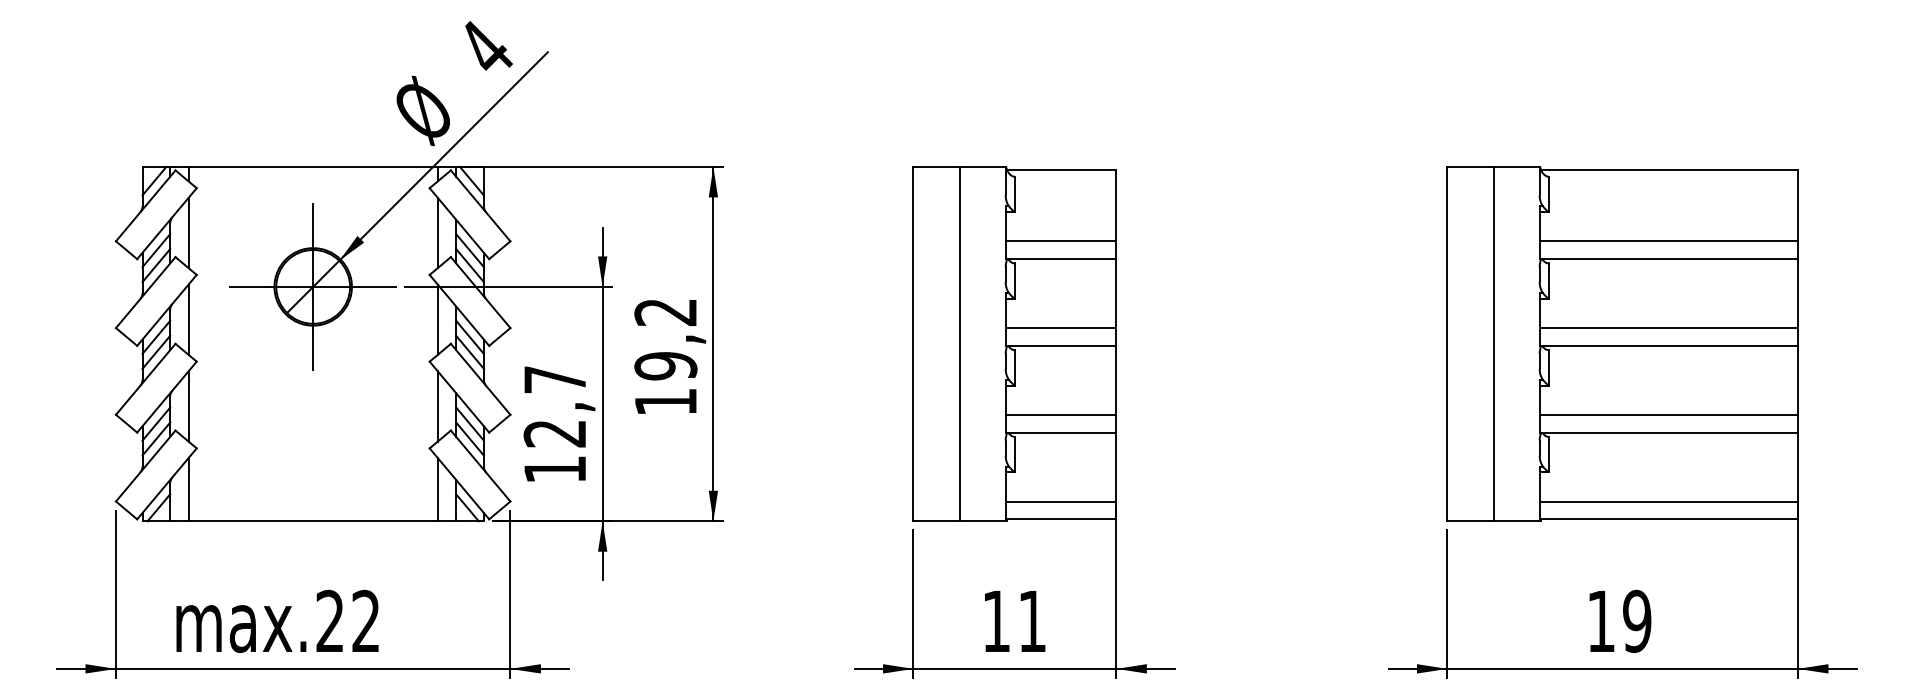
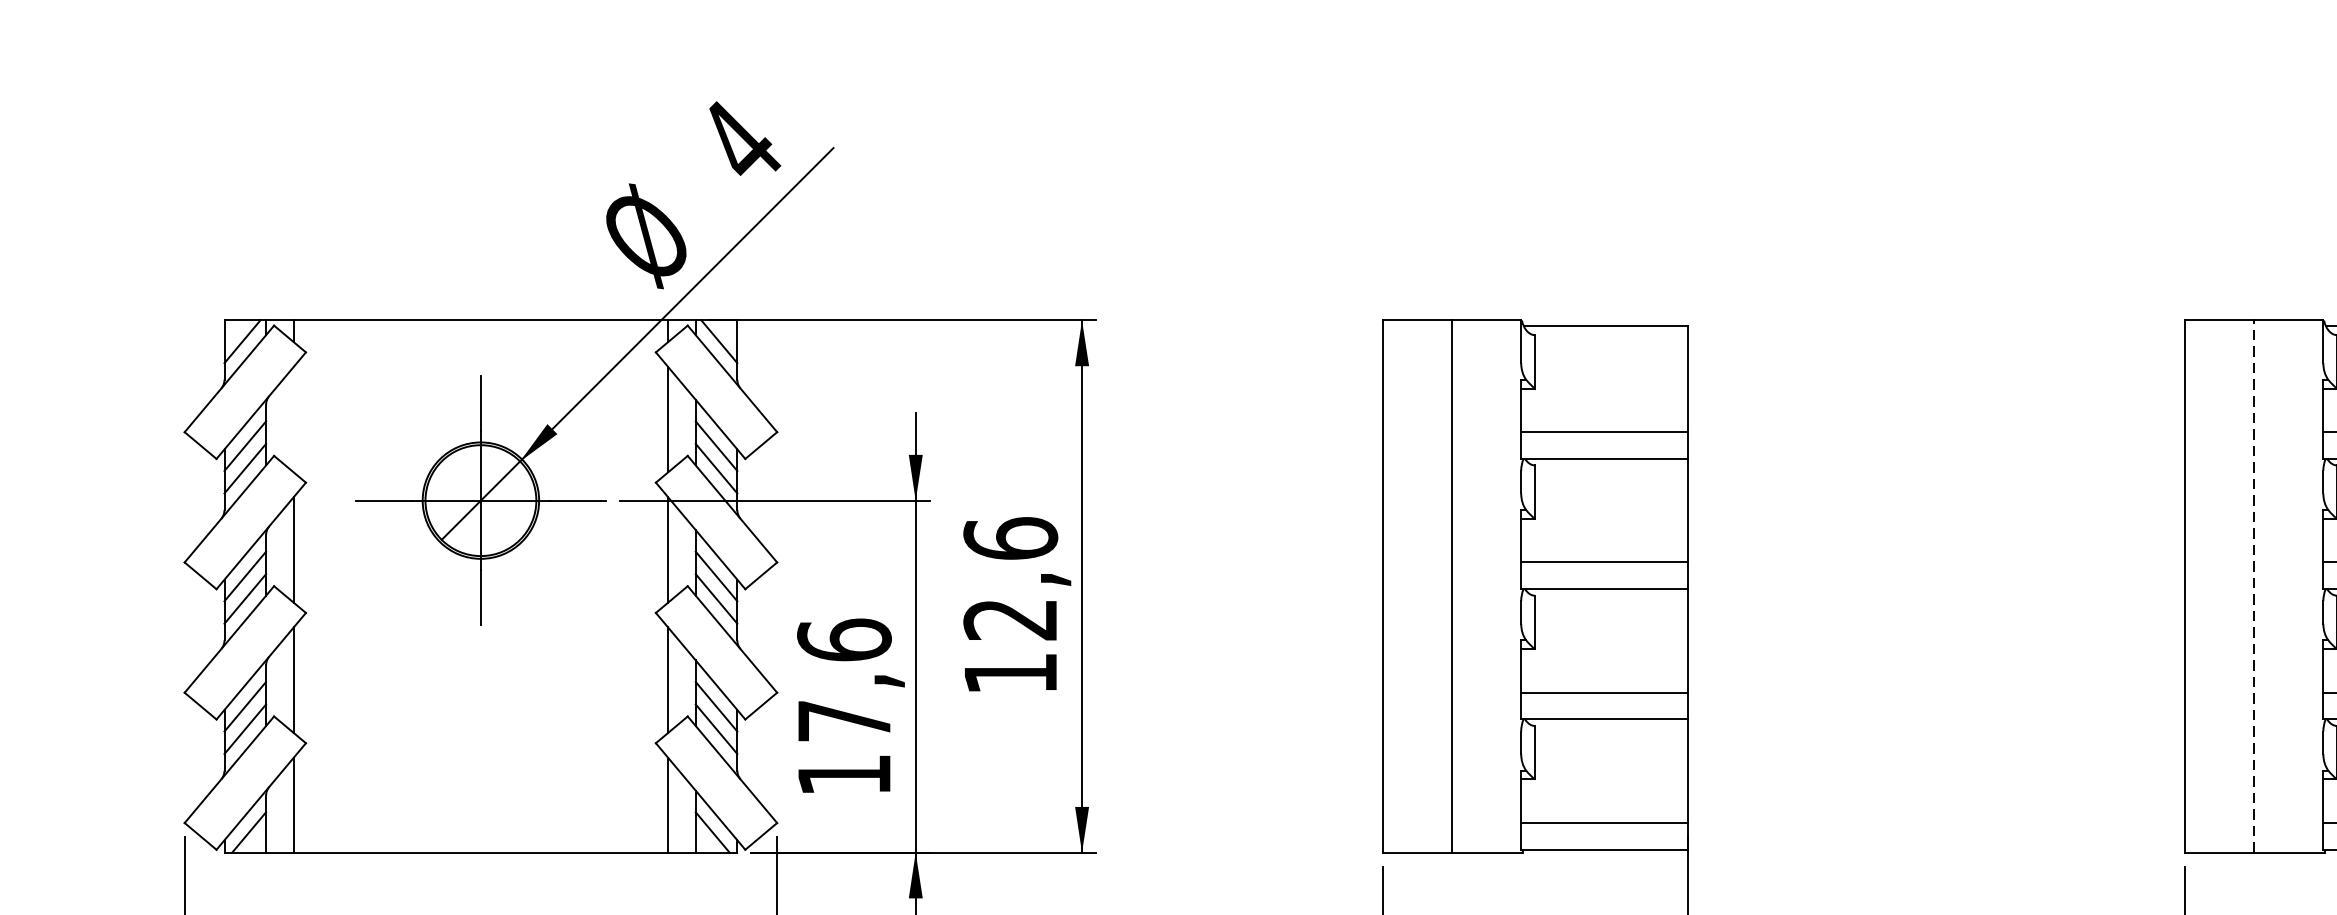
line: (188, 232) -> (293, 418), removed
text: (665, 338) -> (1010, 578), 19,2 -> 12,6
line: (1493, 343) -> (2253, 585), solid -> dashed
text: (554, 406) -> (843, 680), 12,7 -> 17,6

